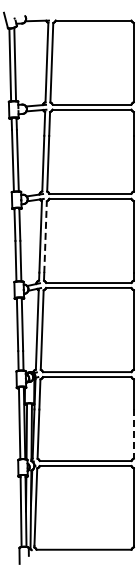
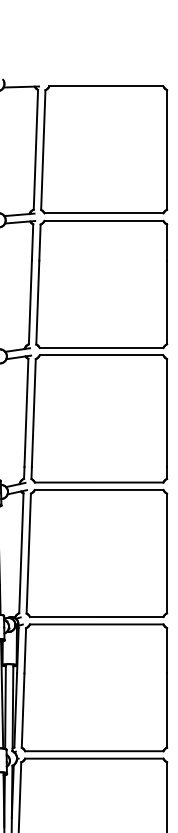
line: (45, 237) -> (33, 413), dashed -> solid
line: (133, 434) -> (166, 711), dashed -> solid

